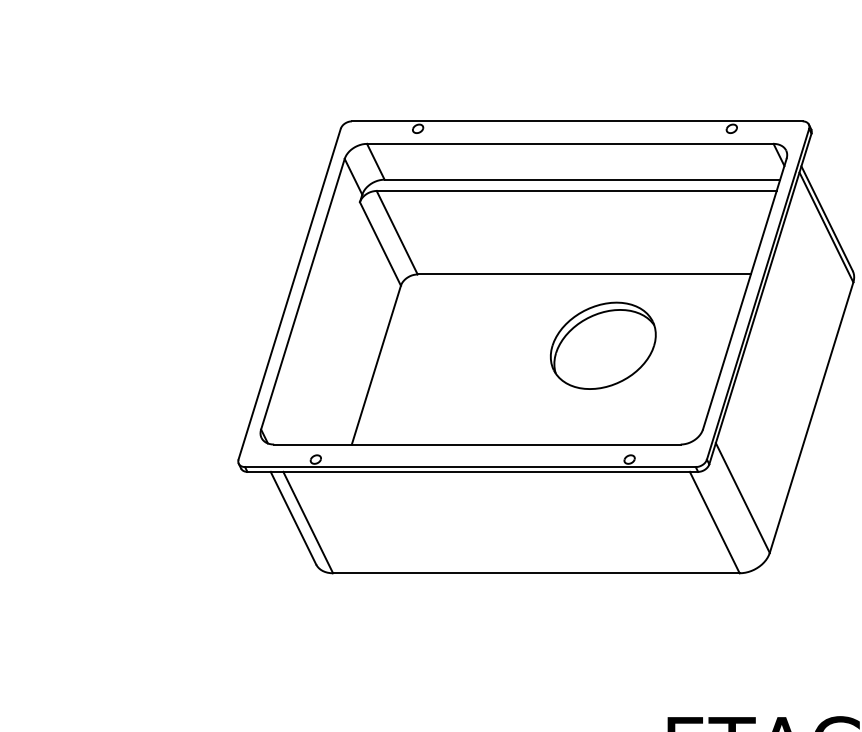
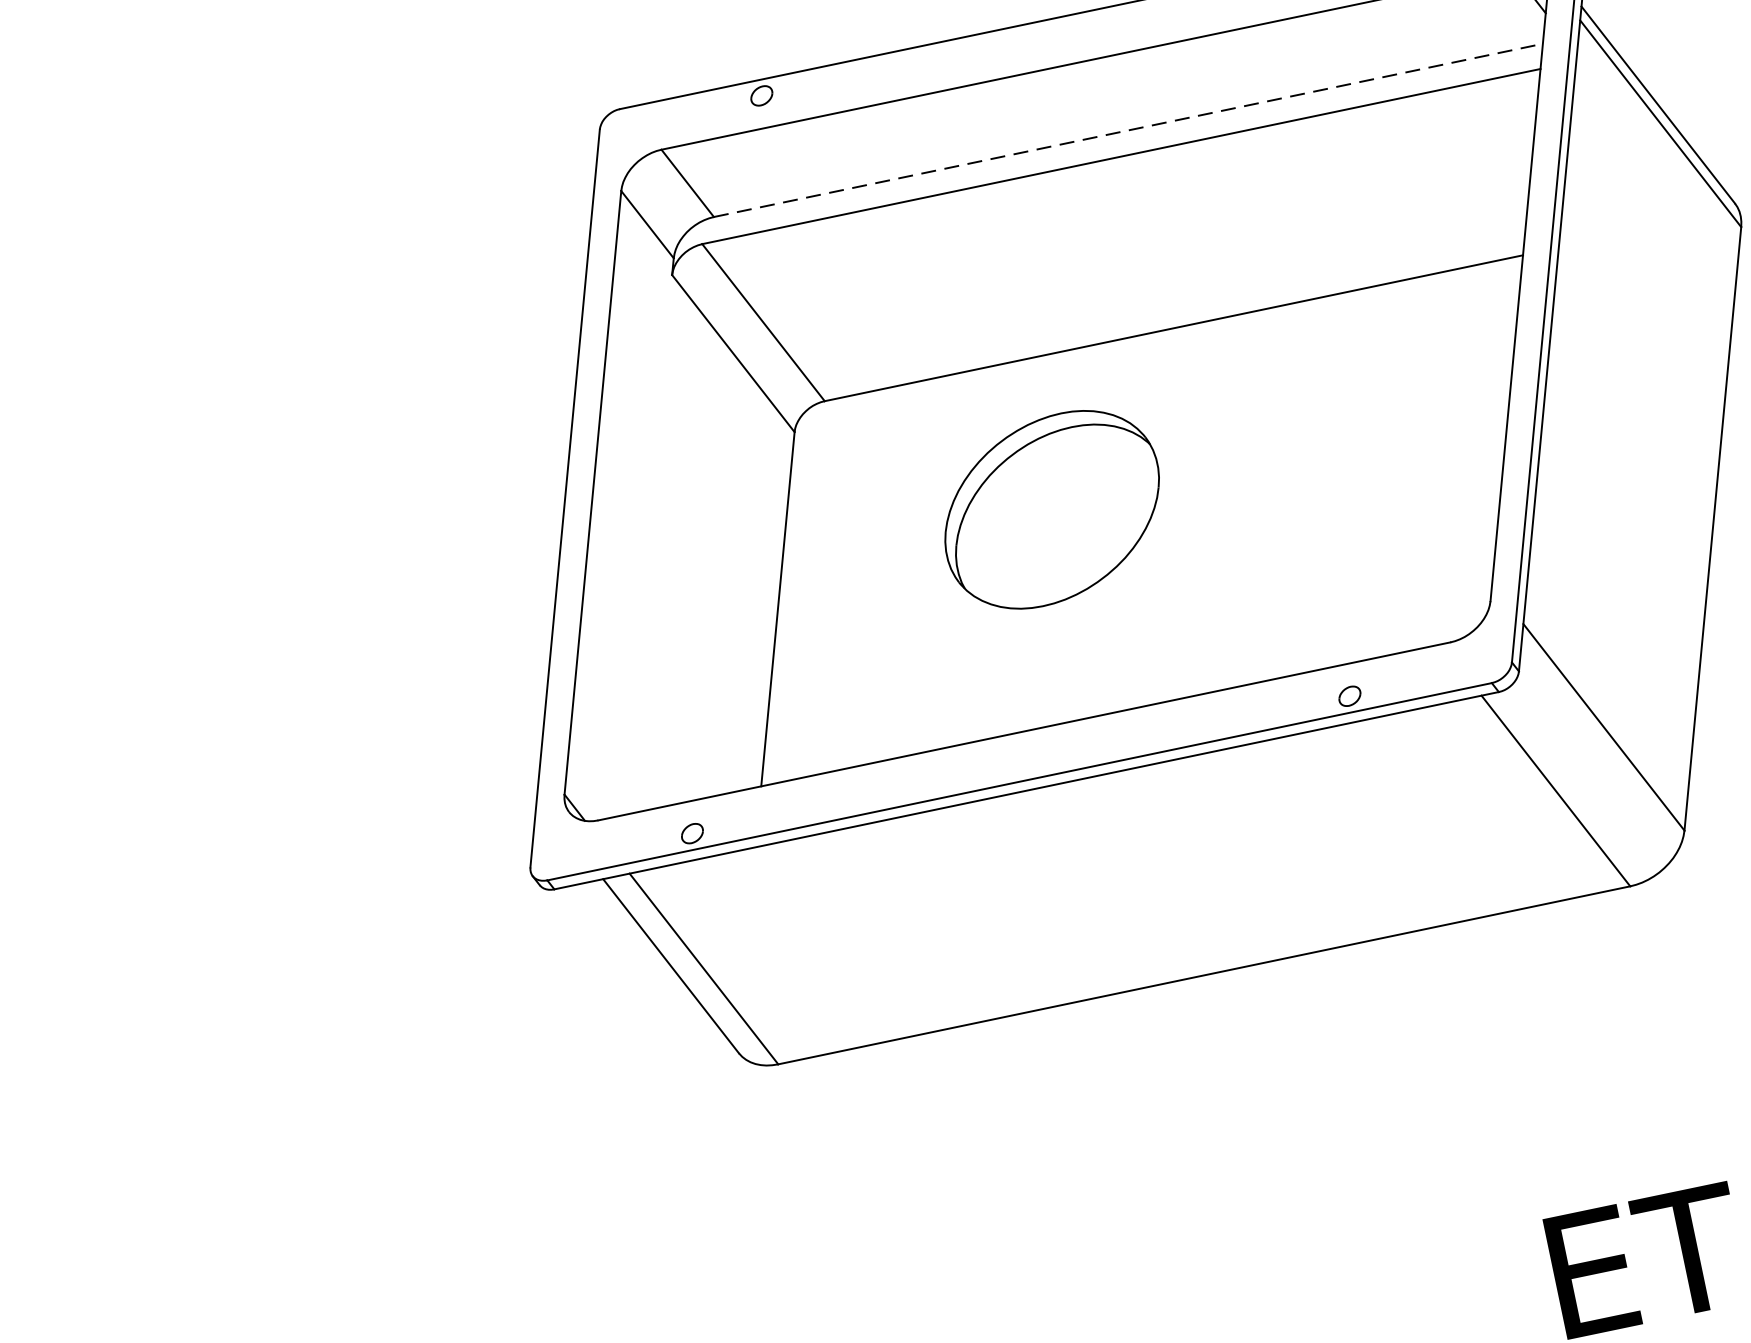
line: (582, 179) -> (1128, 130), solid -> dashed
part: (603, 345) -> (1052, 508), moved

